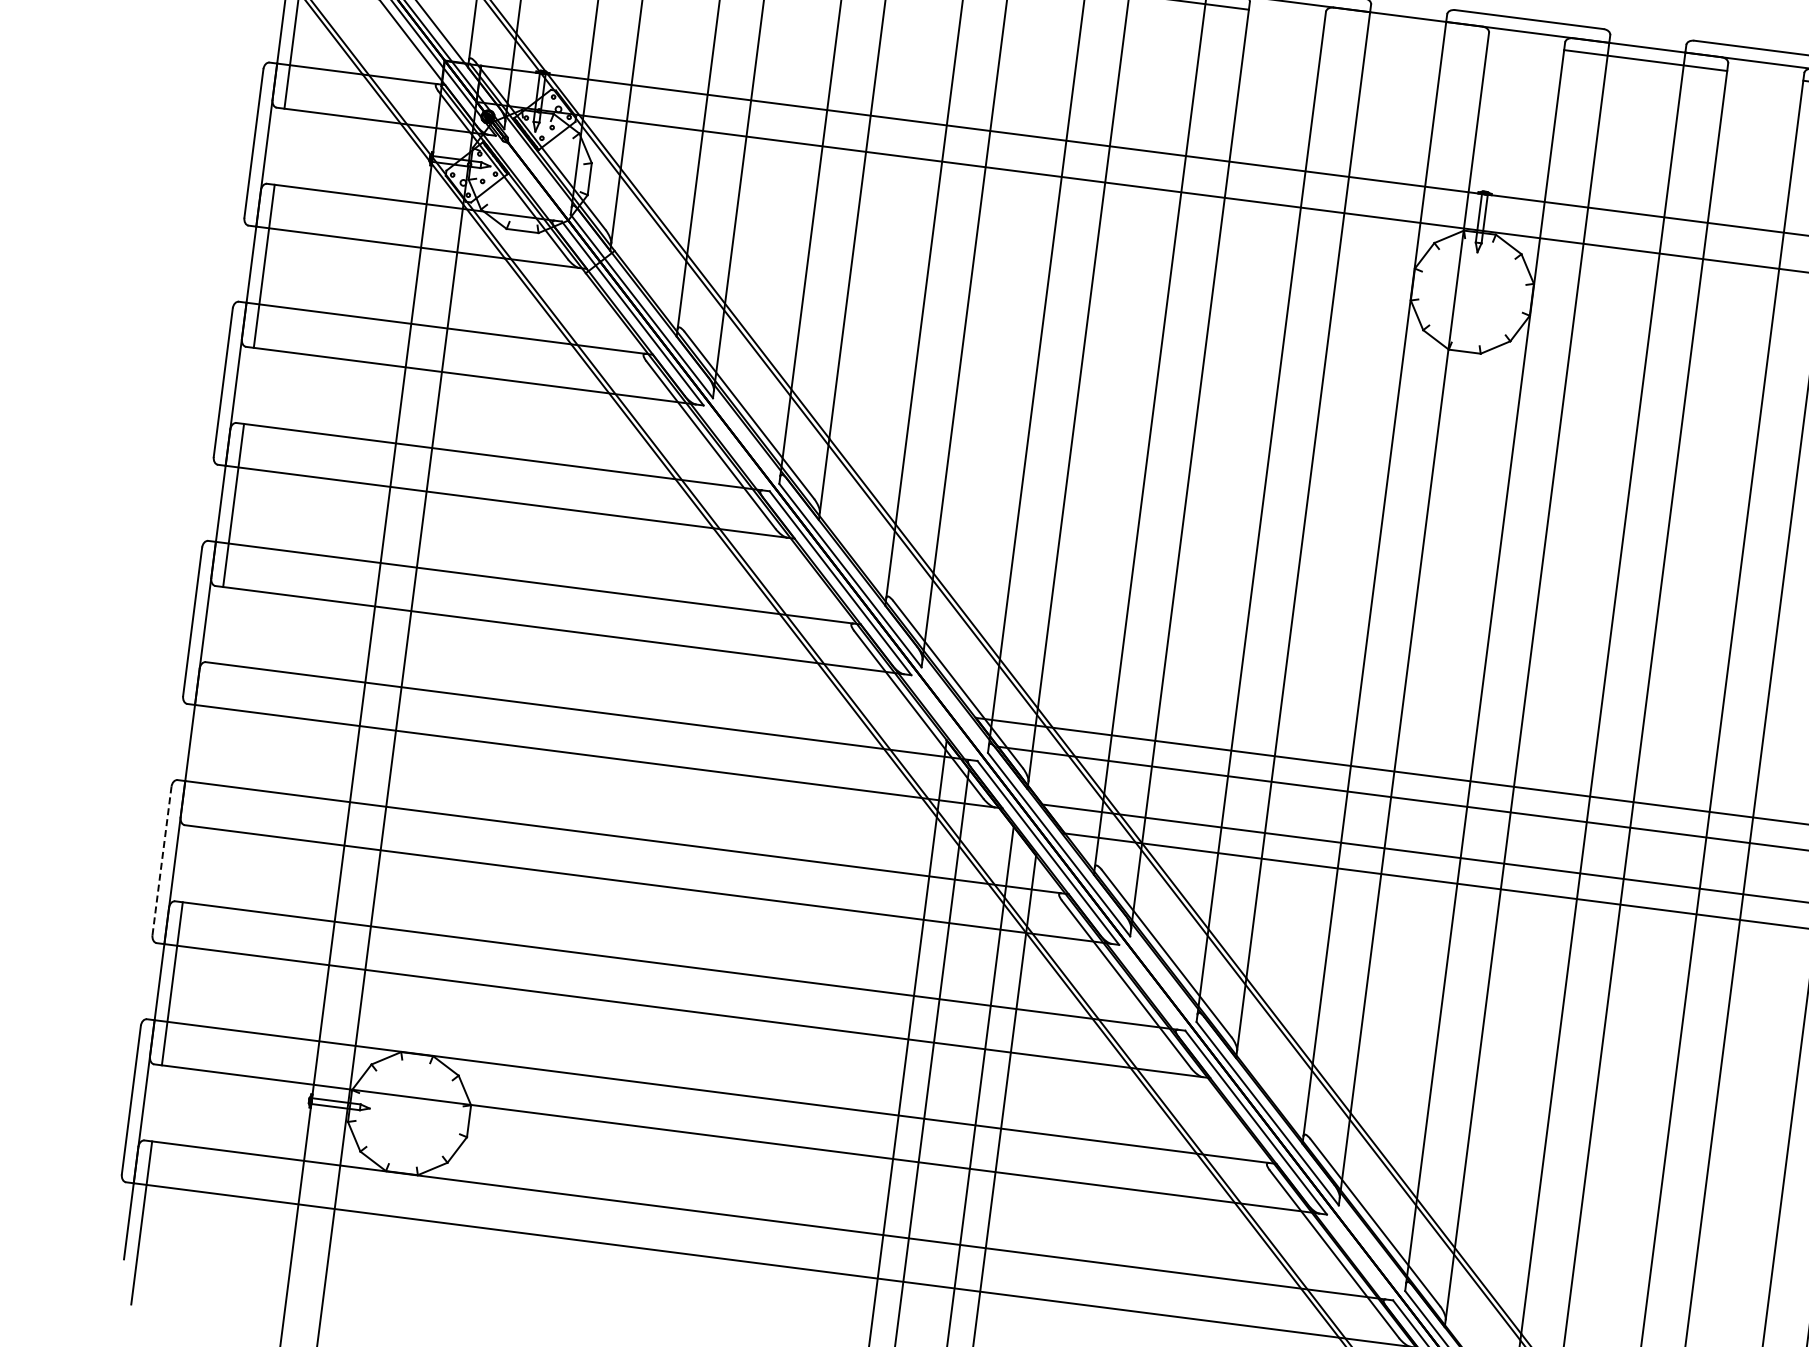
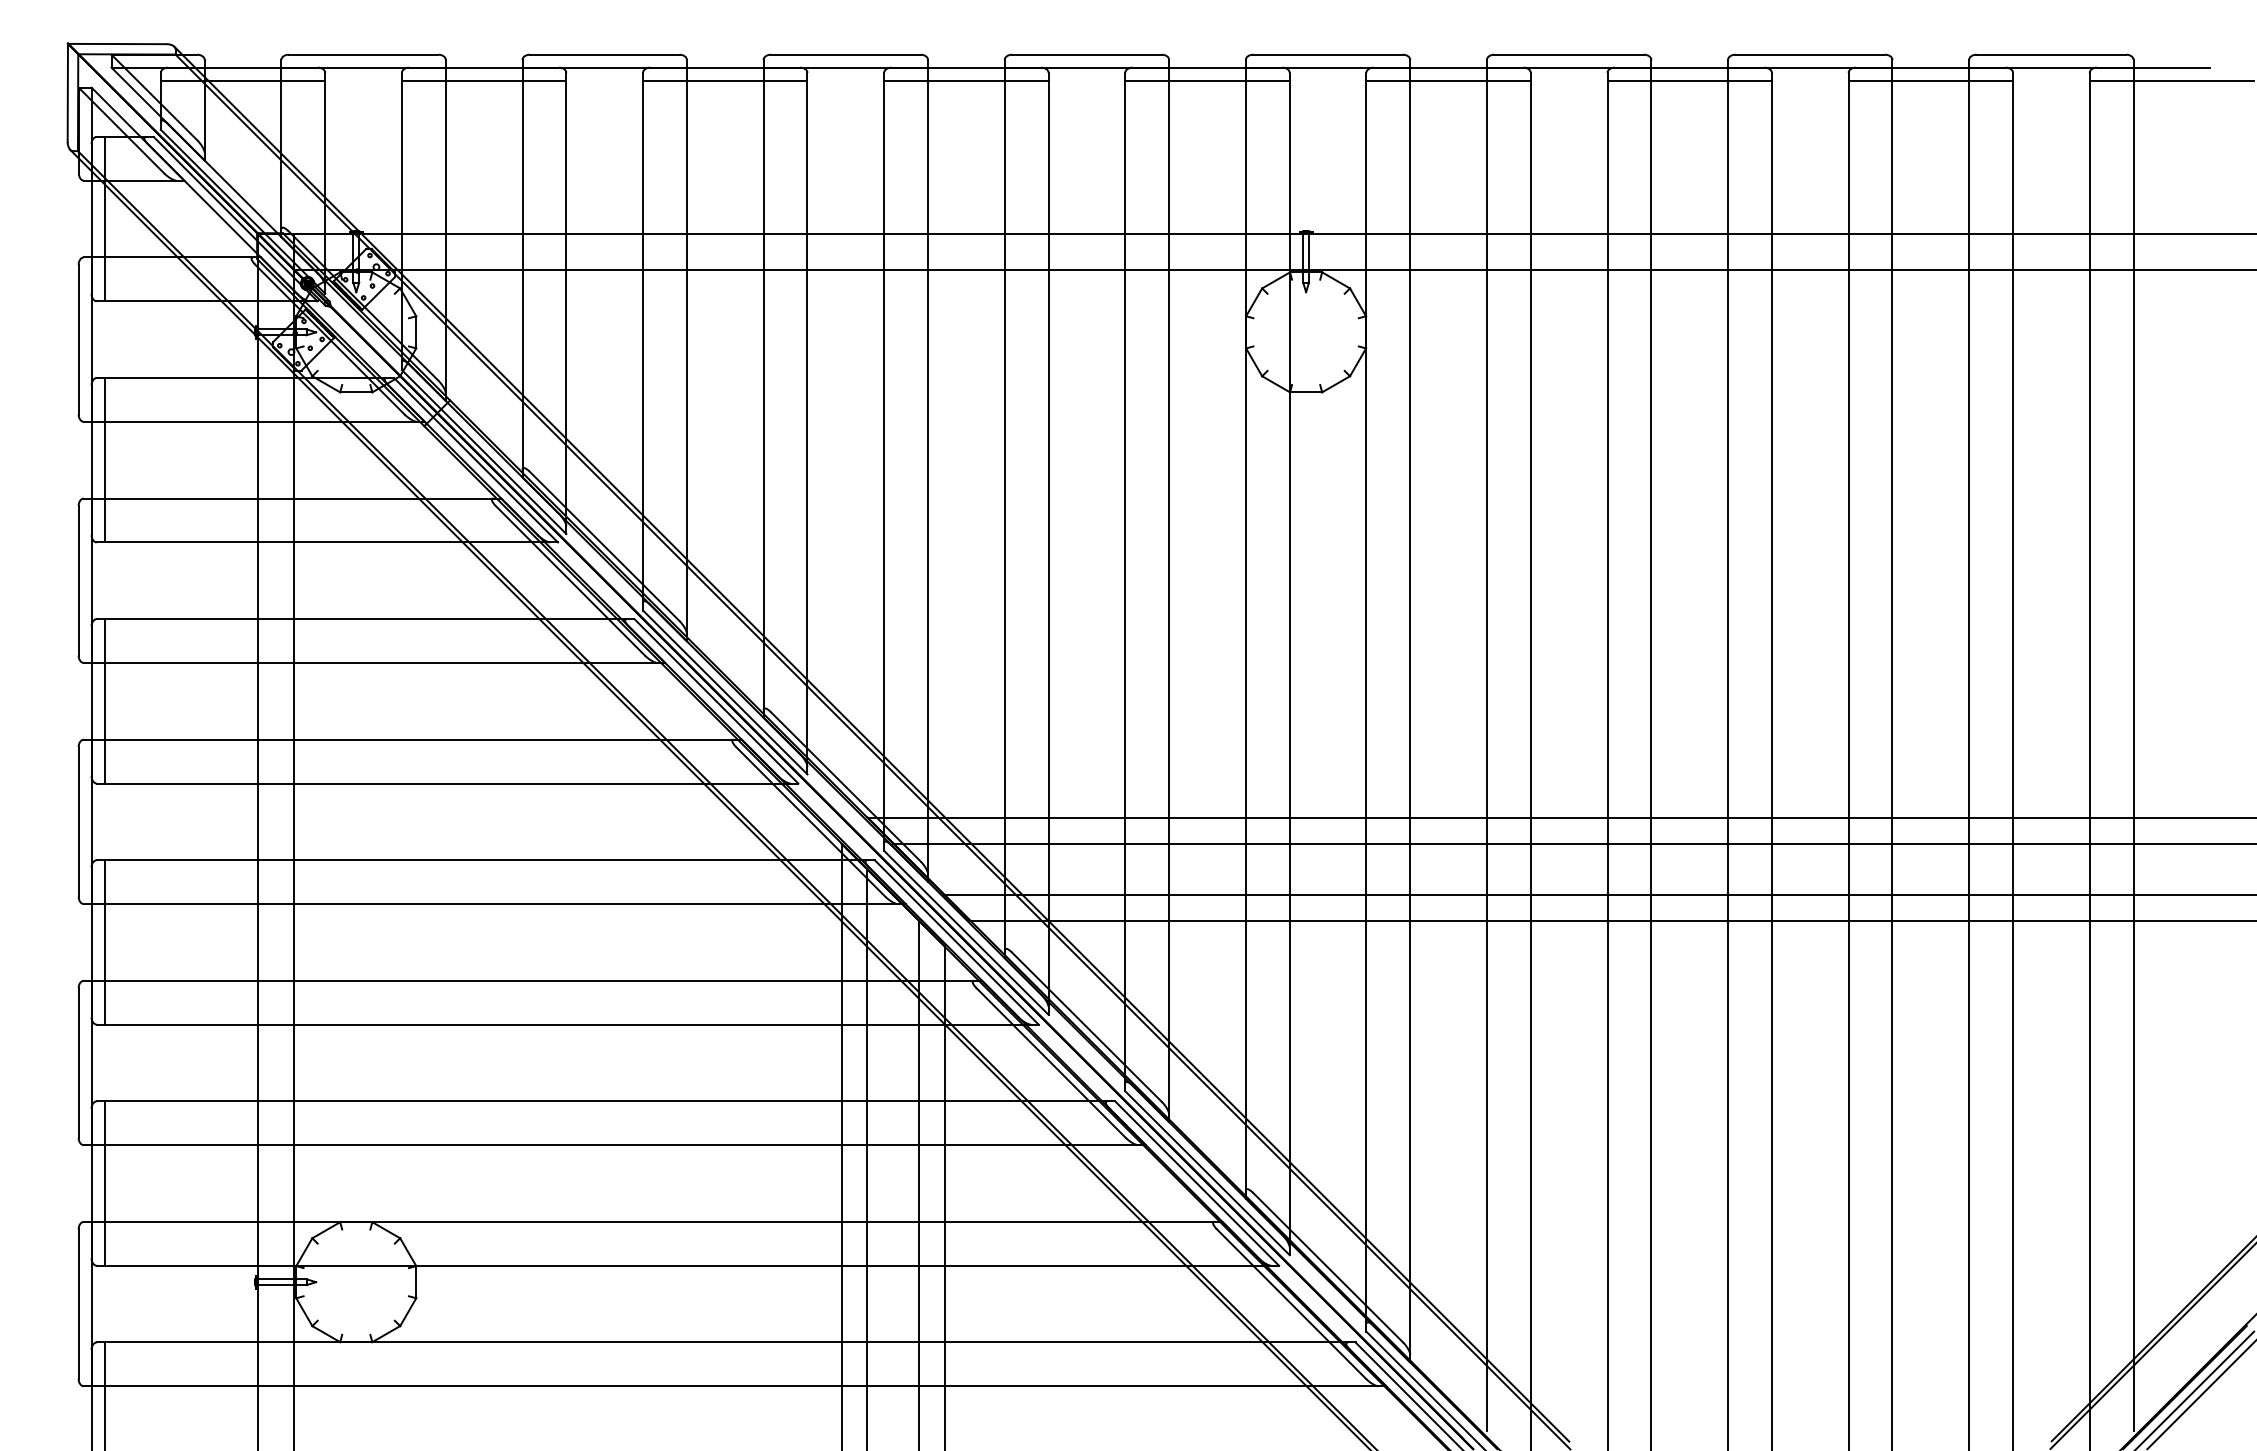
line: (1406, 29) -> (1207, 80), added
line: (202, 744) -> (104, 942), added
line: (161, 861) -> (78, 1063), dashed -> solid

